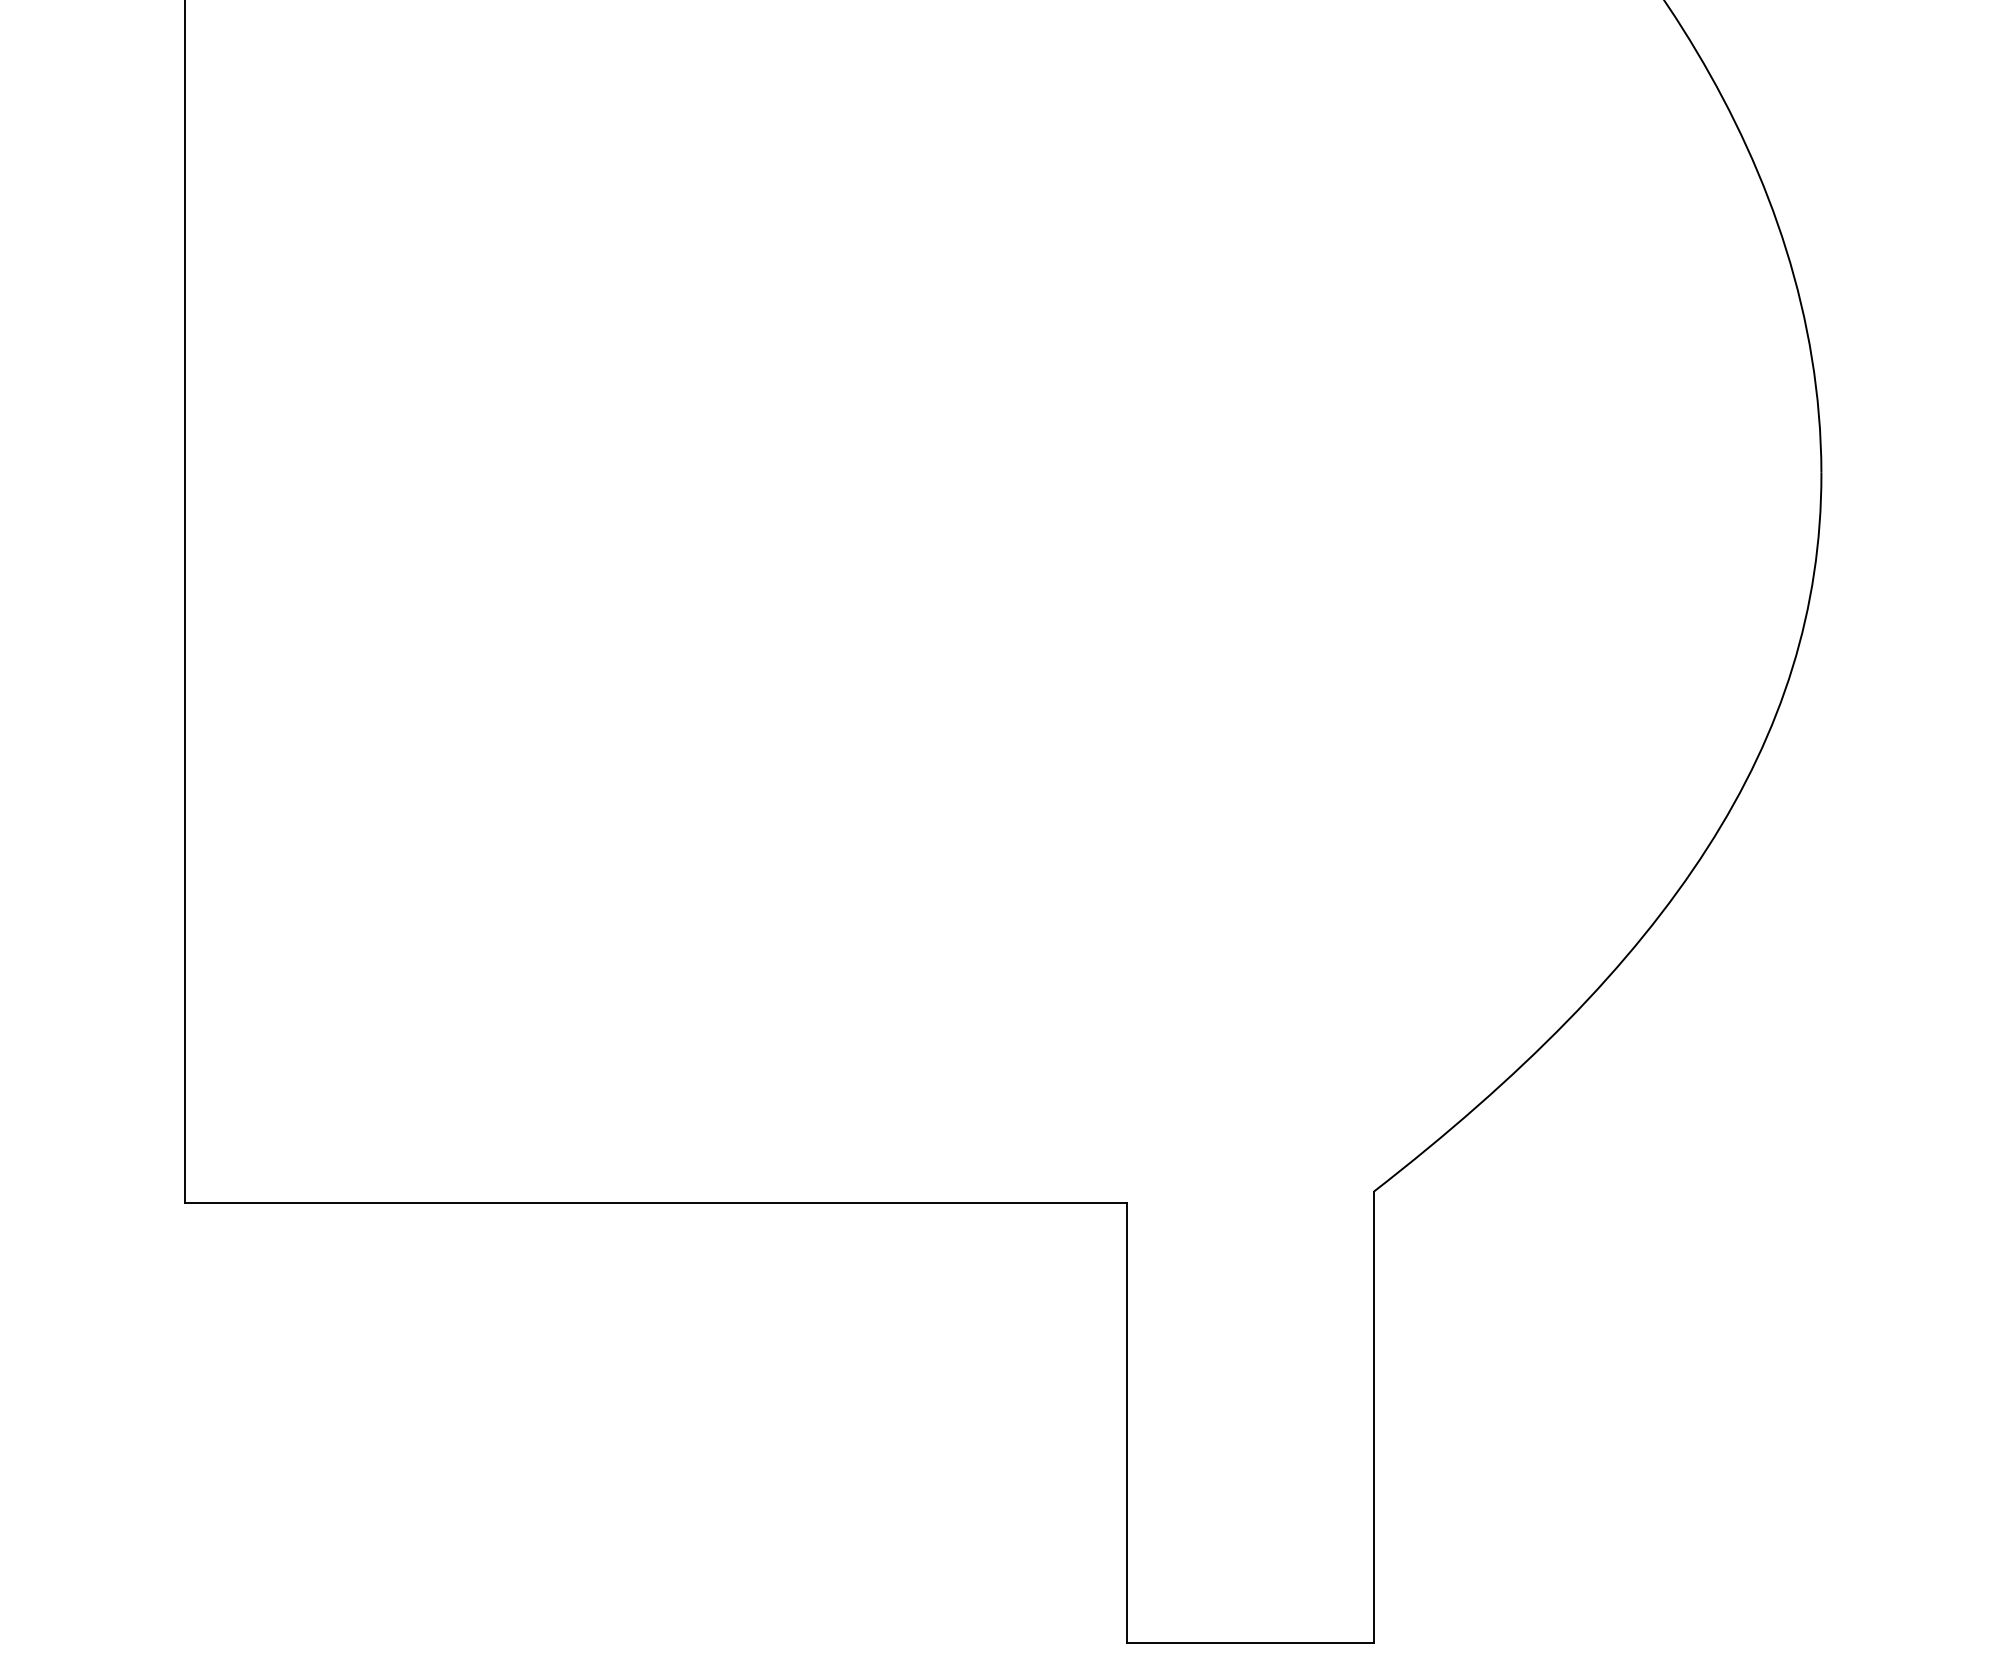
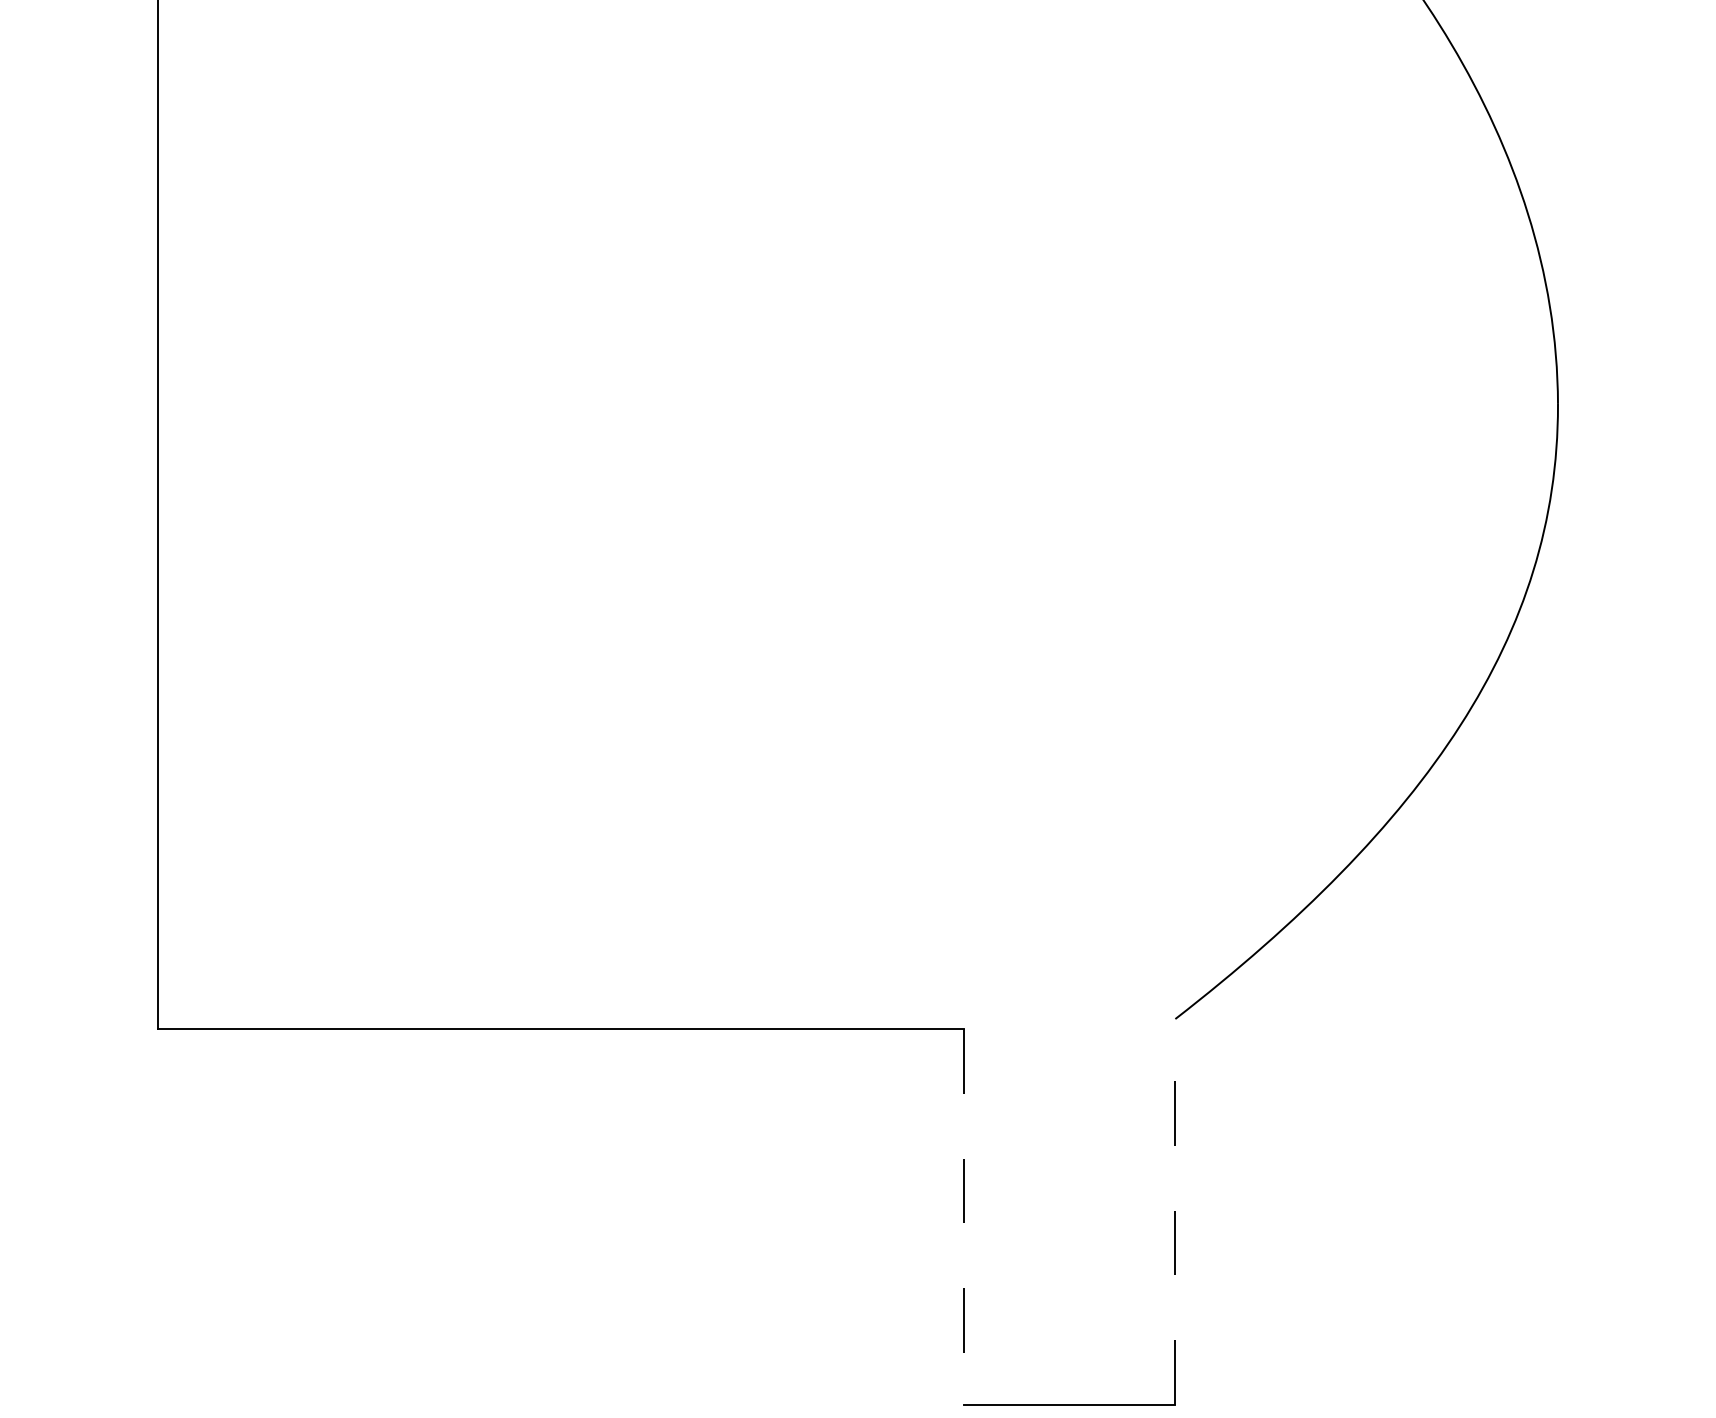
line: (1374, 1417) -> (1175, 1212), solid -> dashed
line: (1126, 1423) -> (963, 1217), solid -> dashed

